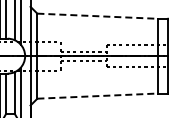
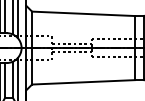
line: (97, 16) -> (83, 14), dashed -> solid
line: (97, 96) -> (83, 82), dashed -> solid

